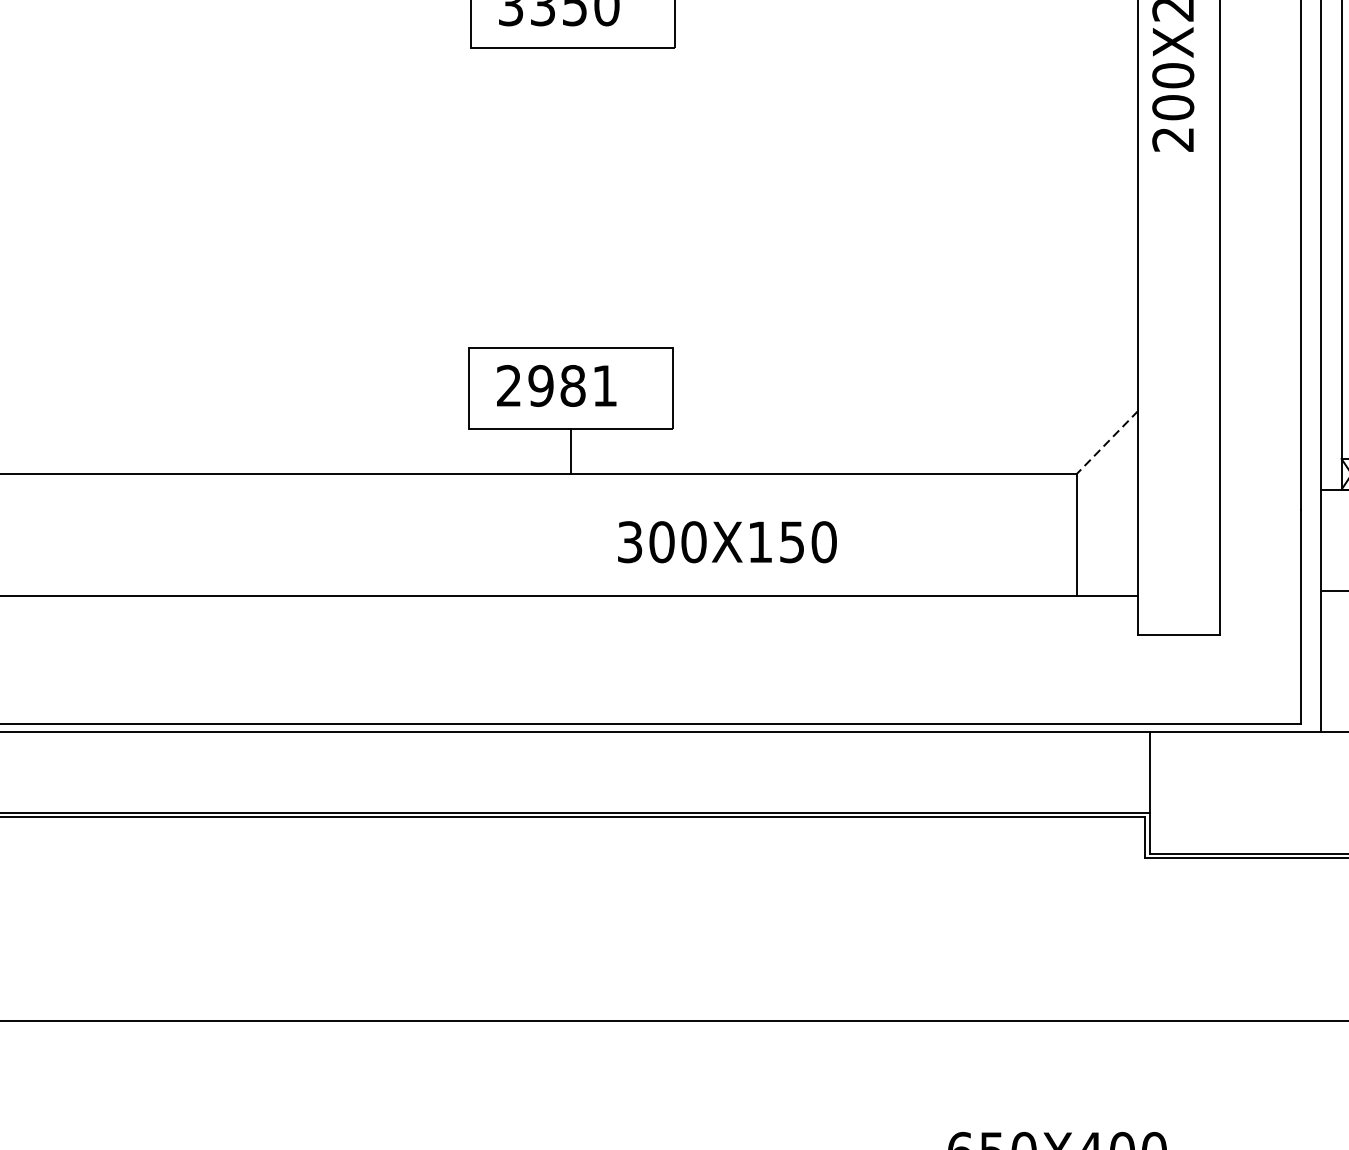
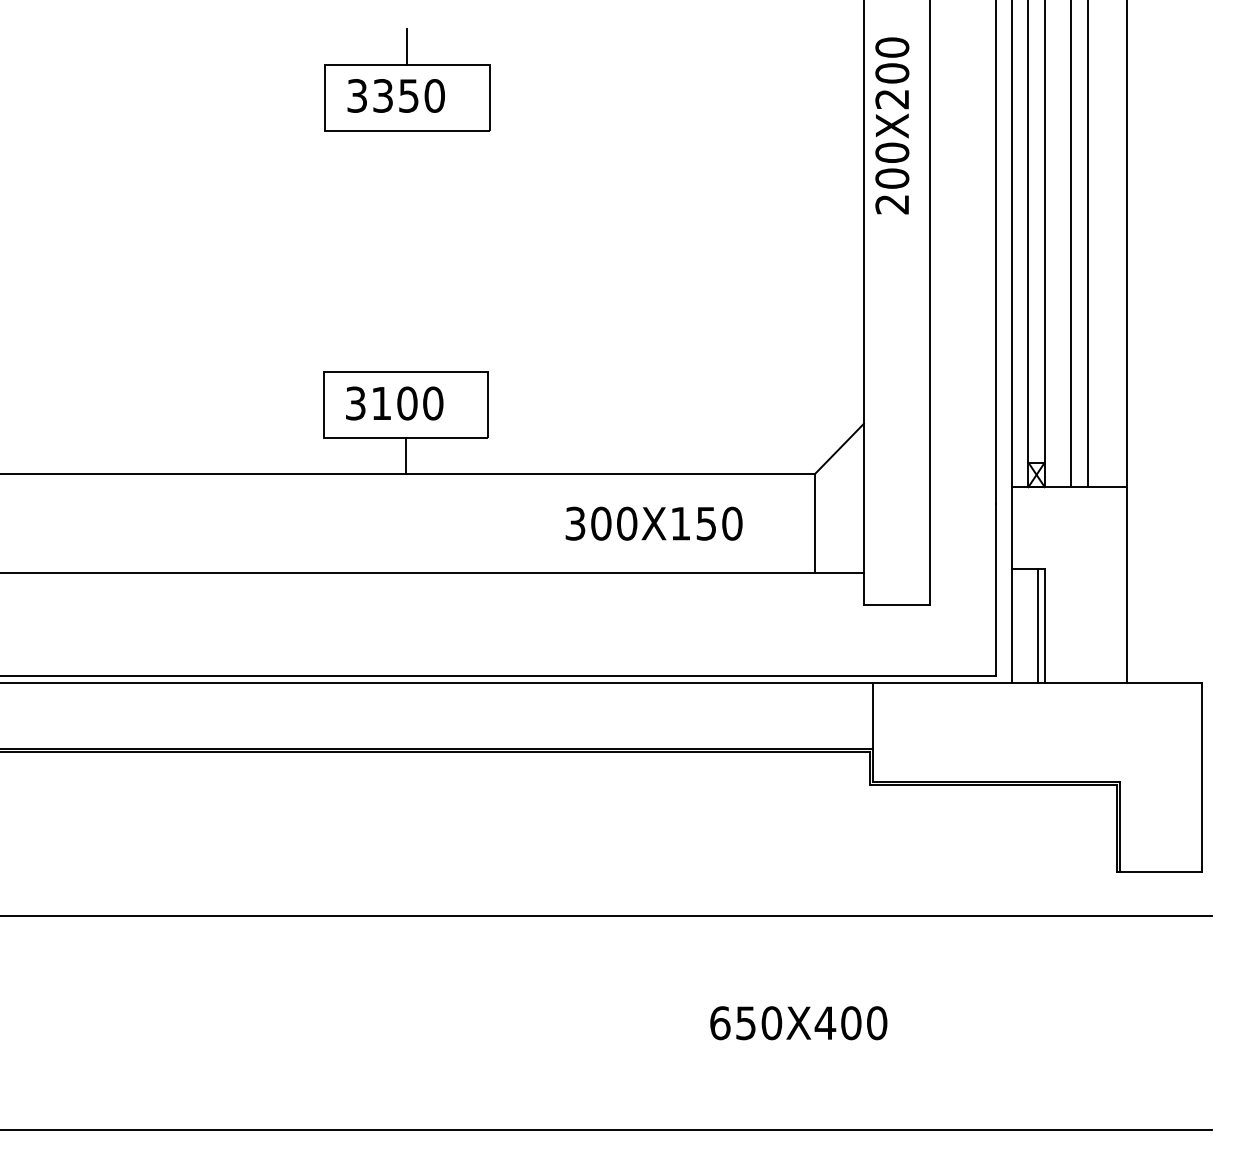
text: (557, 385) -> (394, 403), 2981 -> 3100
line: (1106, 442) -> (838, 449), dashed -> solid
text: (726, 541) -> (653, 523), moved

